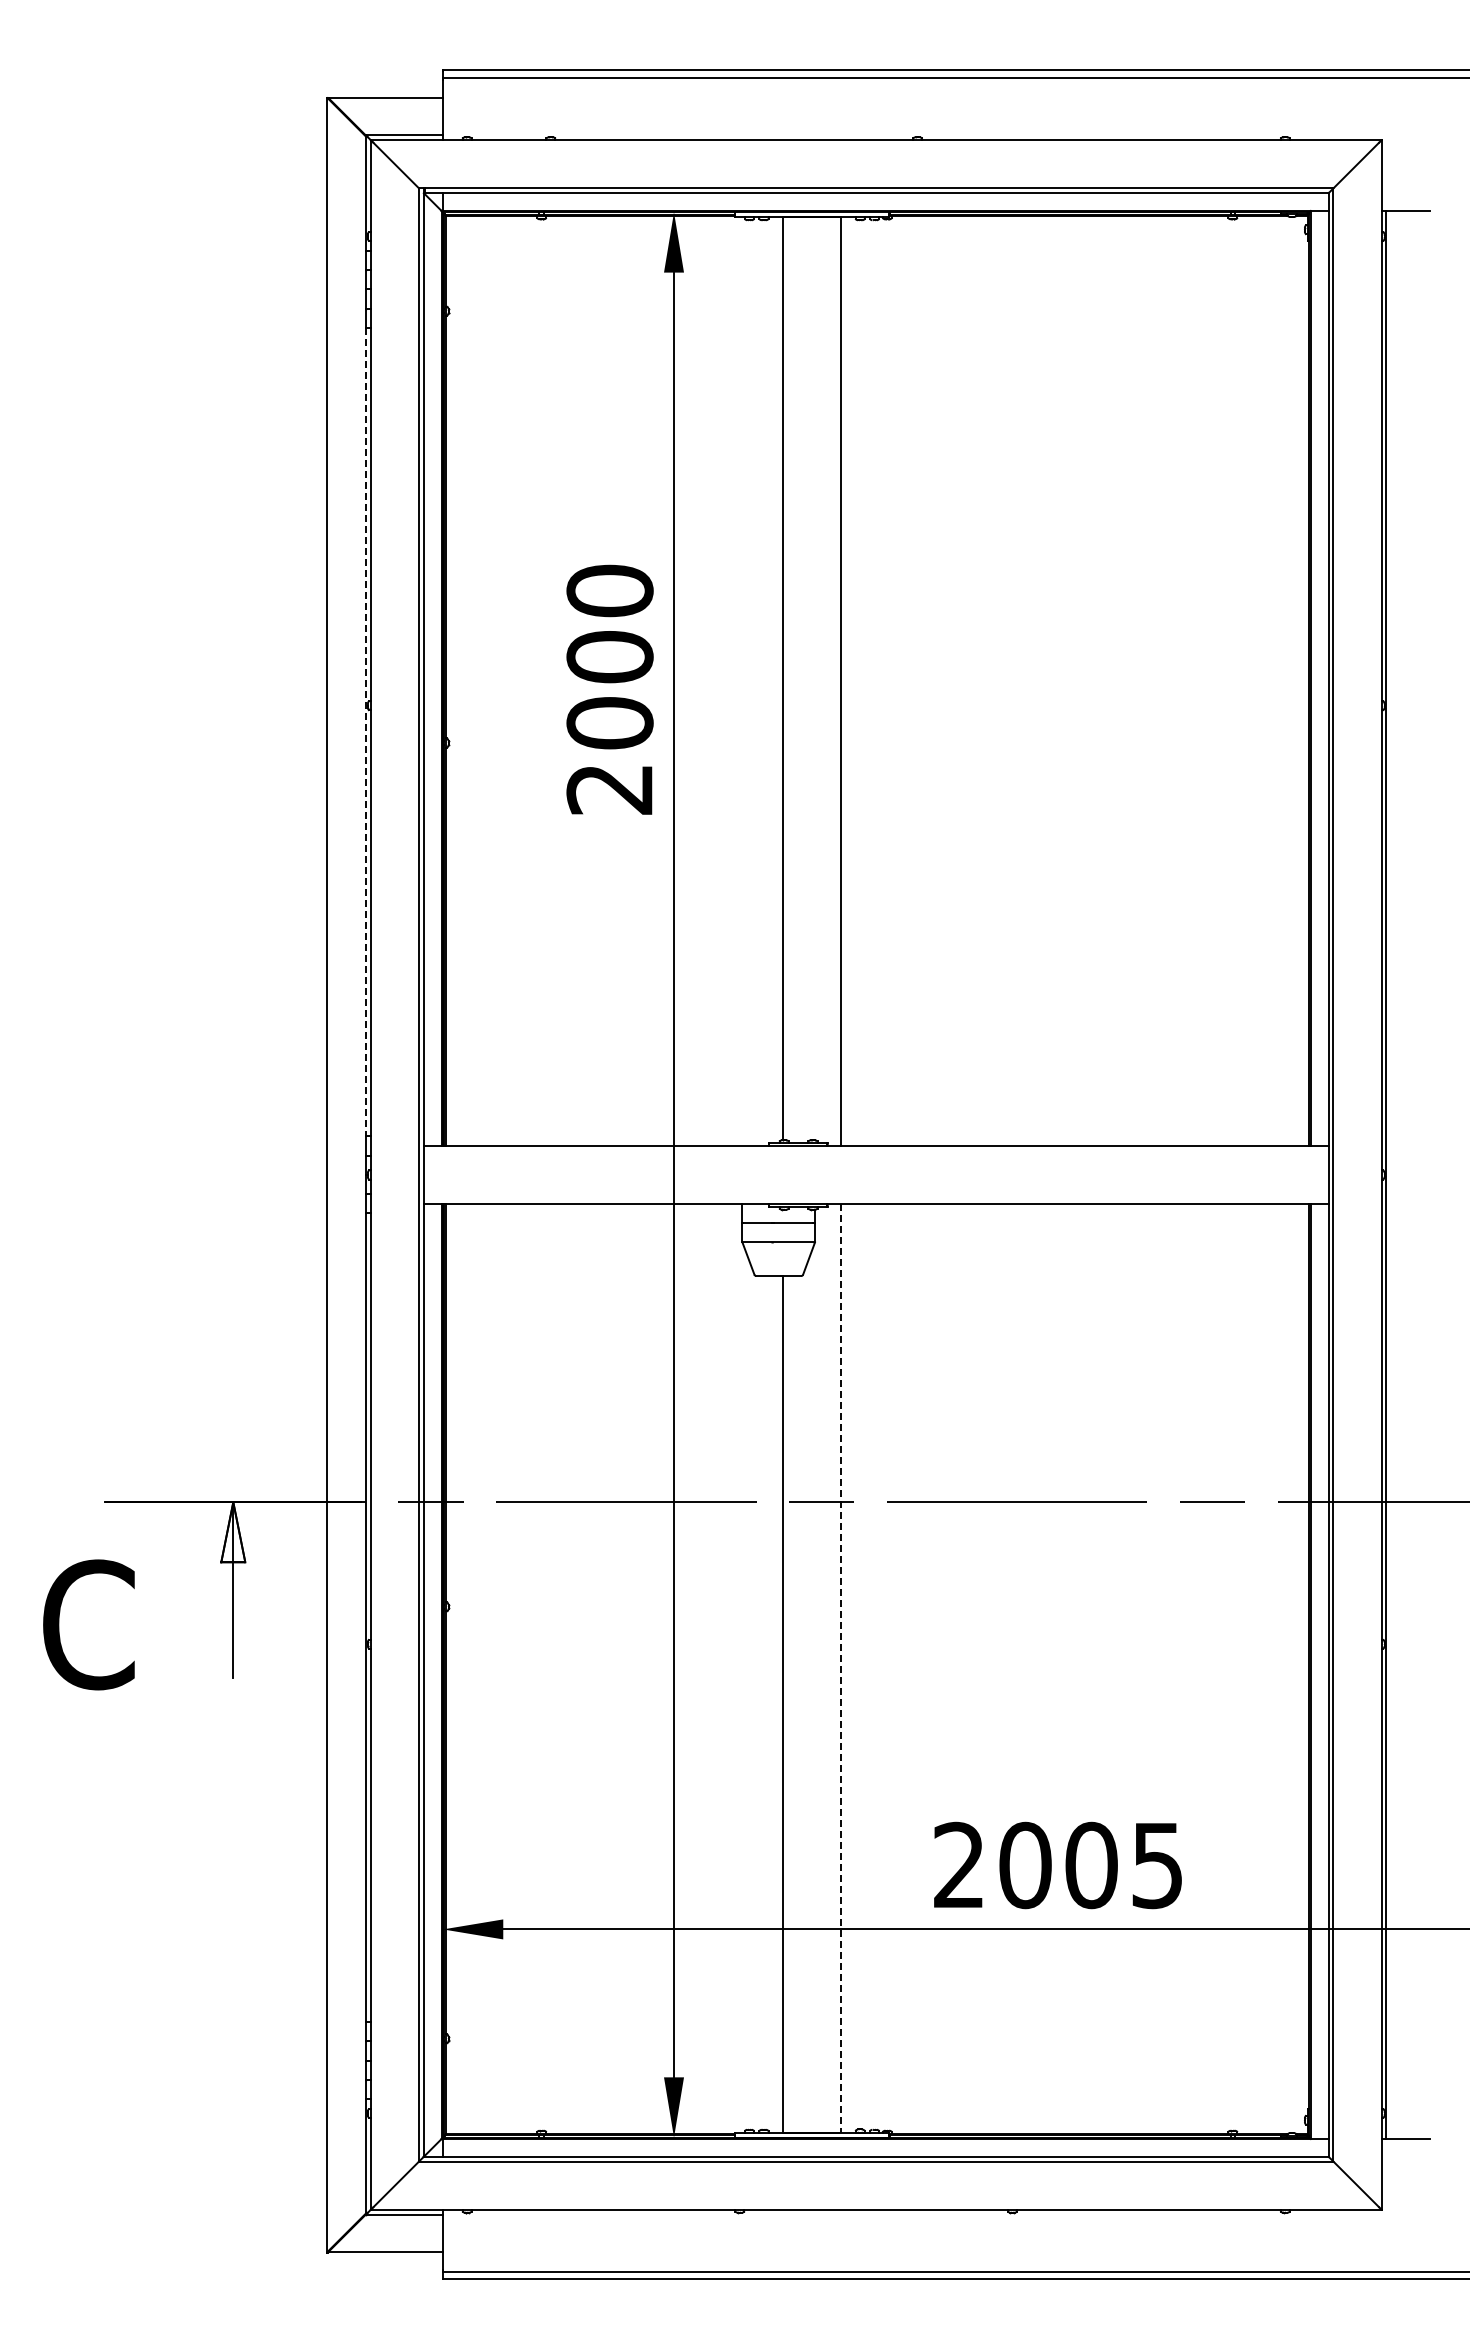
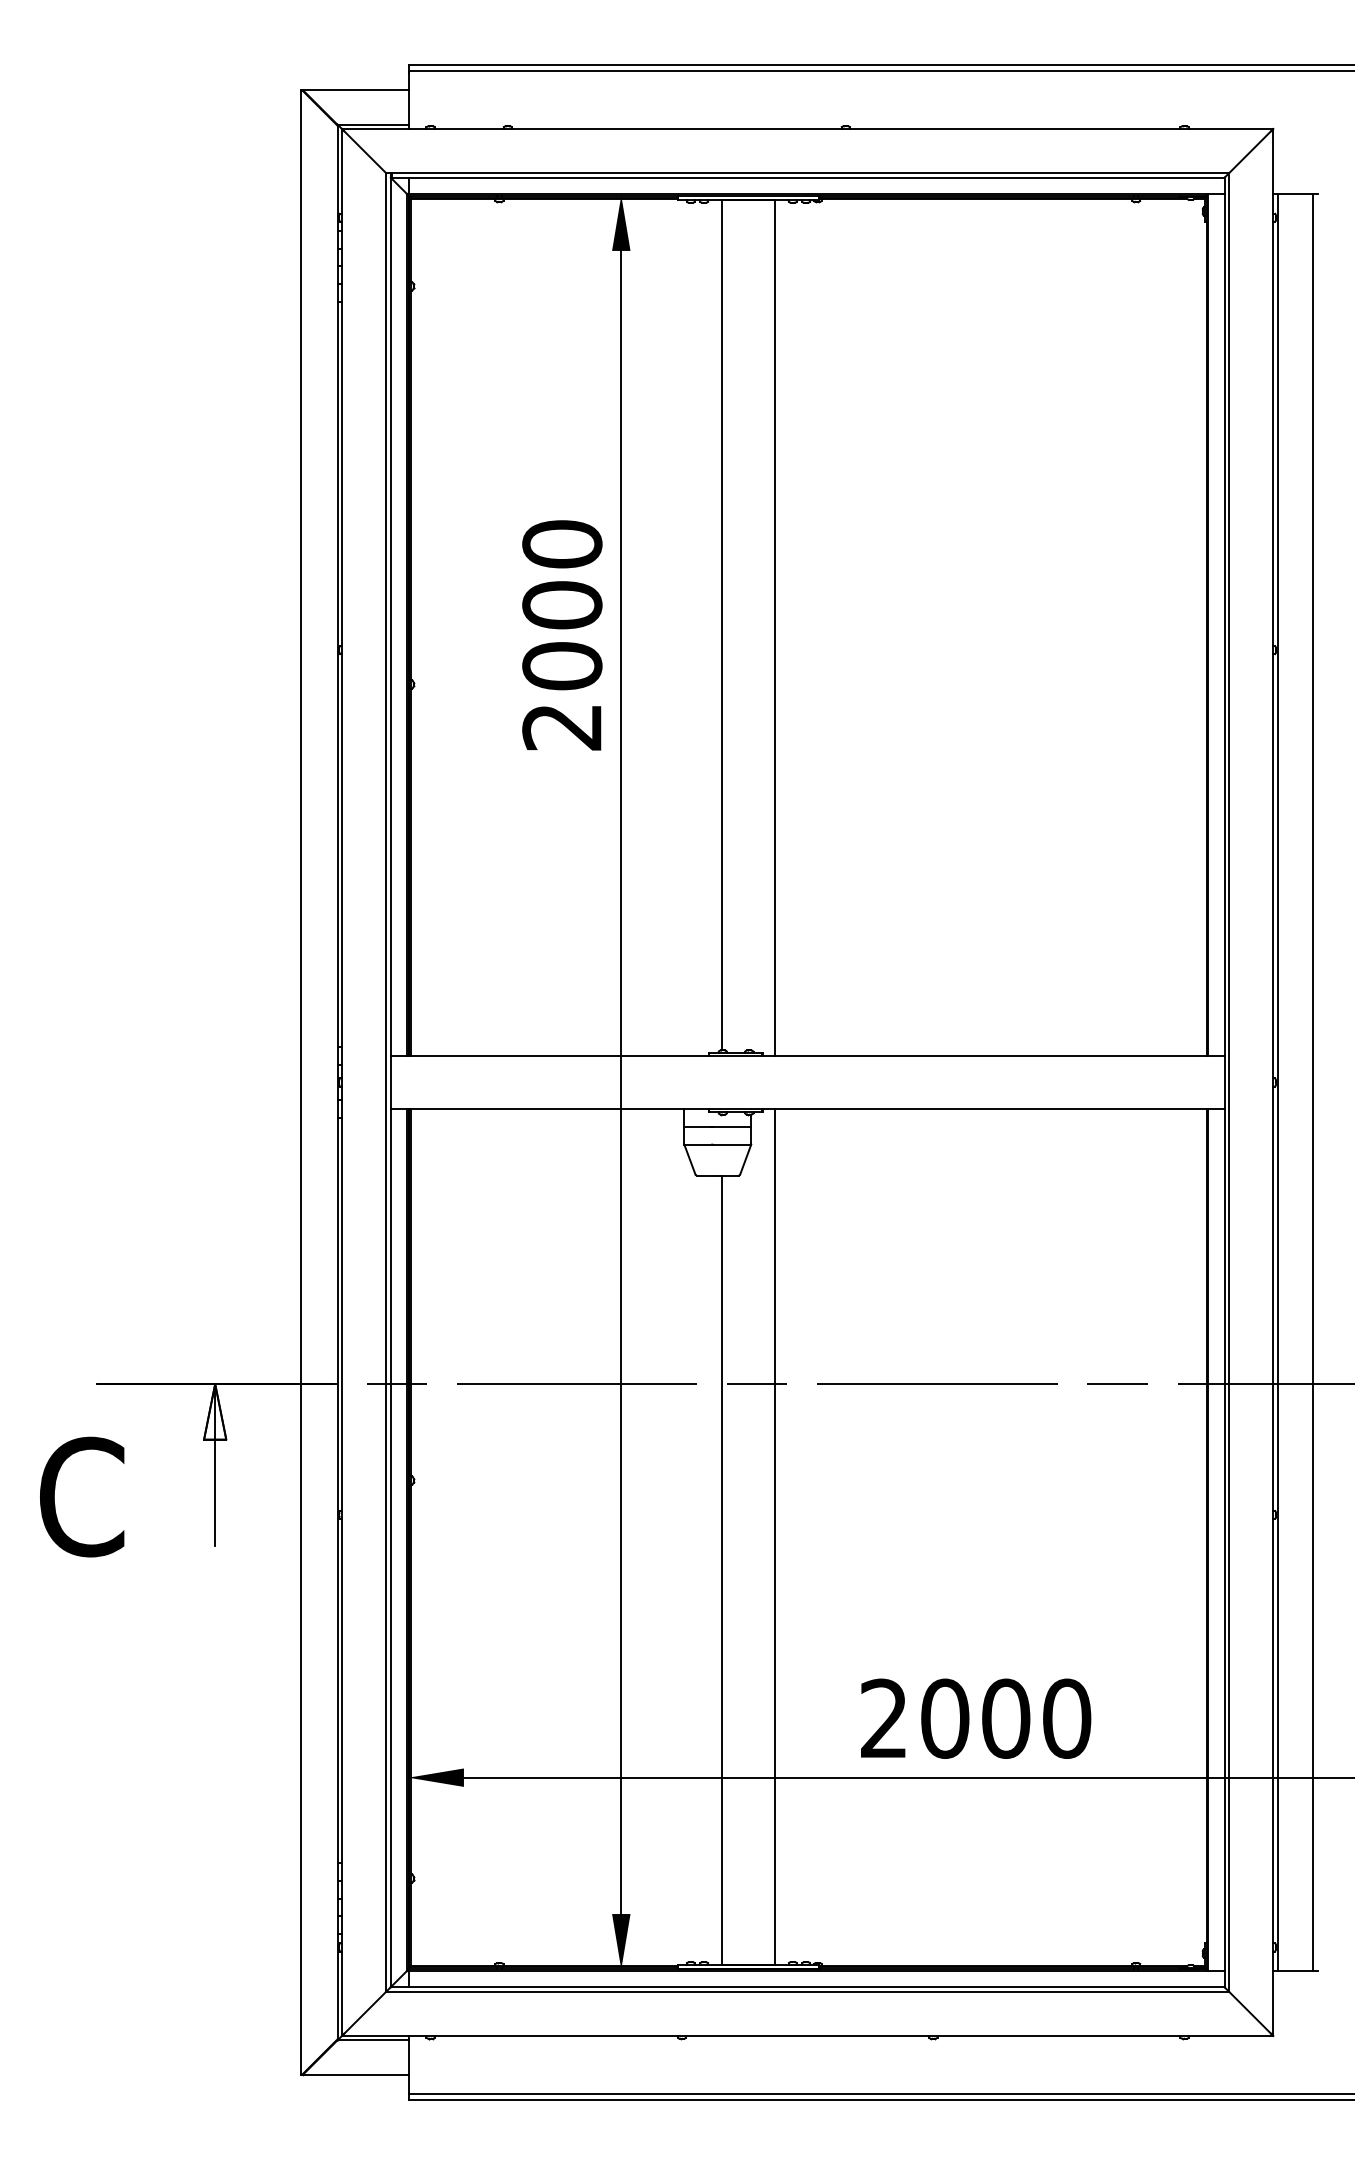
line: (366, 732) -> (337, 674), dashed -> solid
line: (1424, 1174) -> (1312, 1082), added
line: (840, 1668) -> (774, 1537), dashed -> solid
text: (1157, 1865) -> (1066, 1718), 2005 -> 2000

